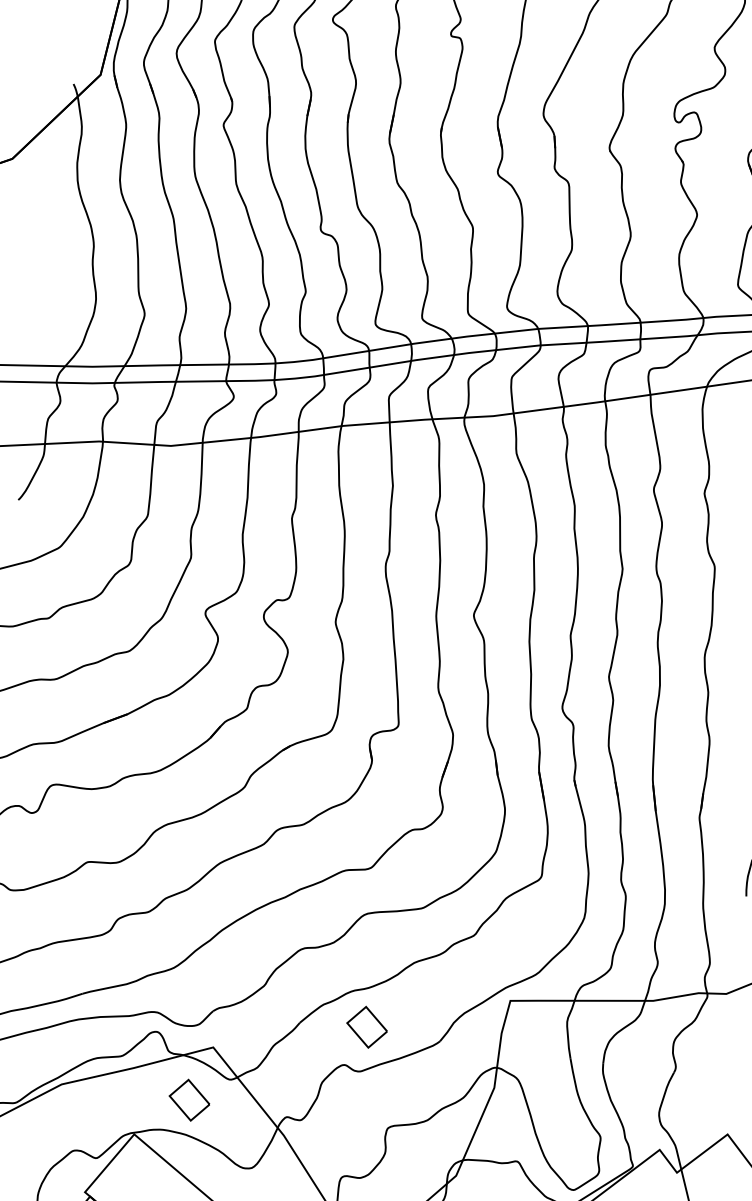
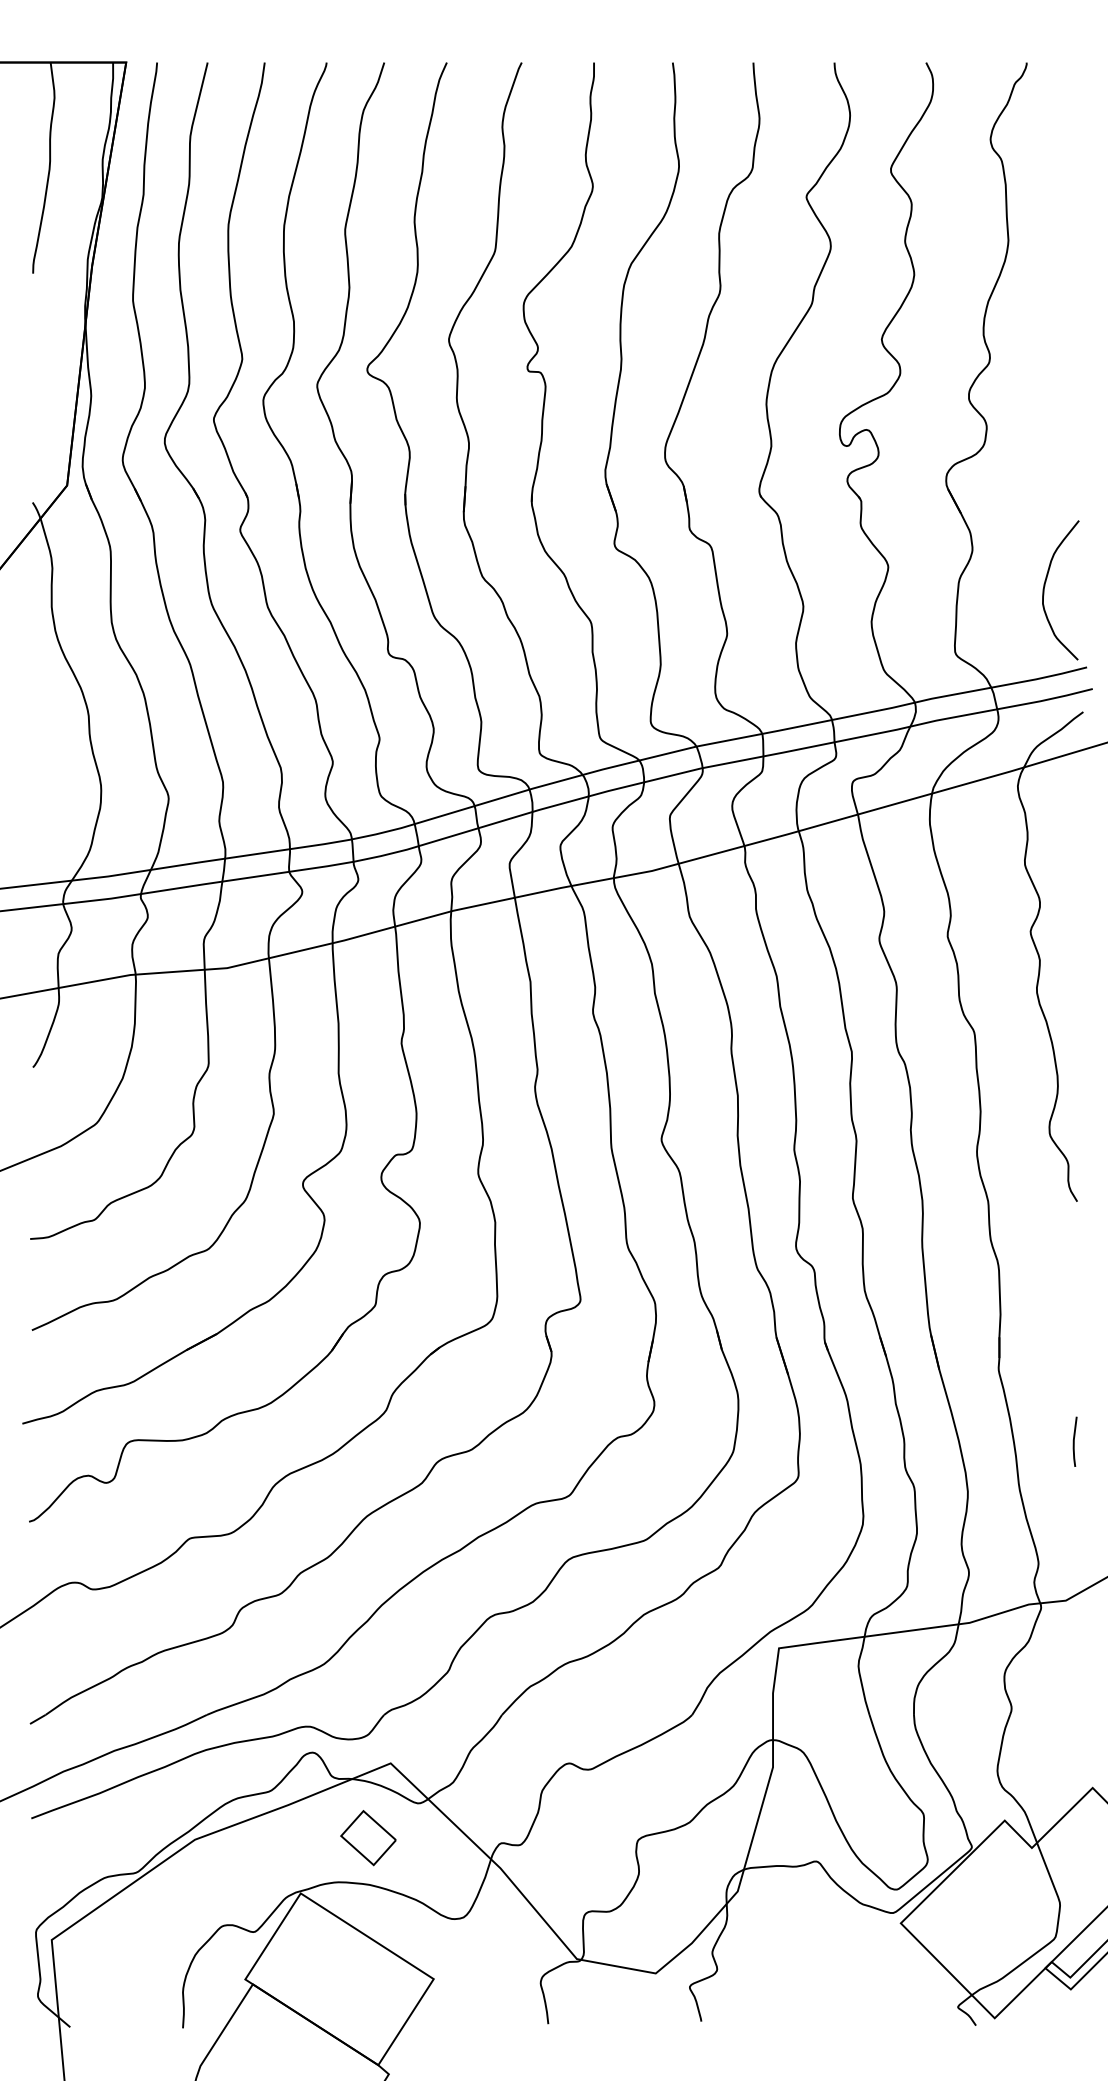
part: (367, 1027) -> (592, 1709), removed

